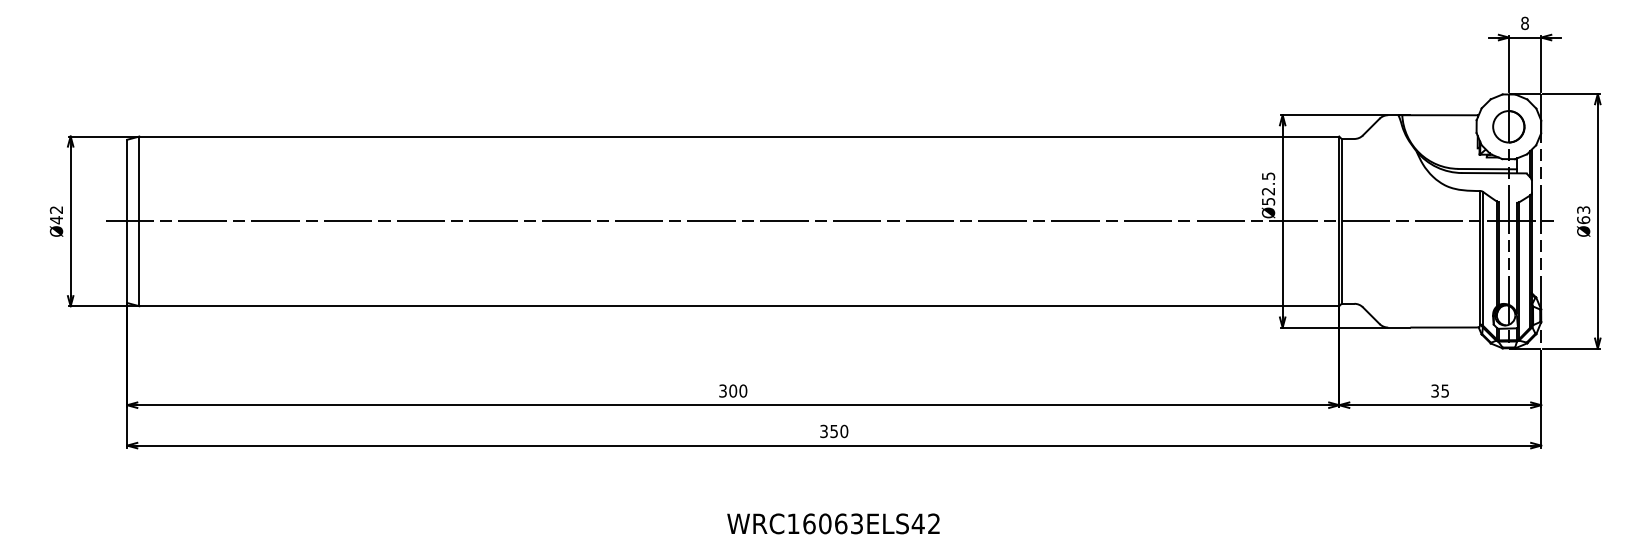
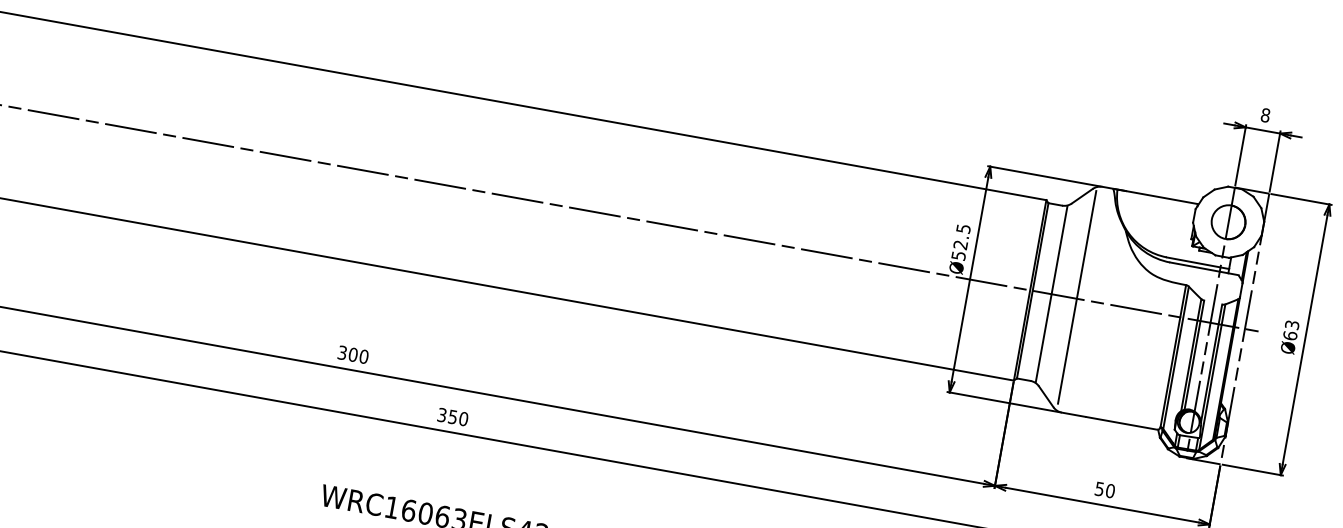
line: (1359, 220) -> (1051, 293), added
line: (1383, 220) -> (1077, 297), added
text: (1440, 390) -> (1105, 489), 35 -> 50

